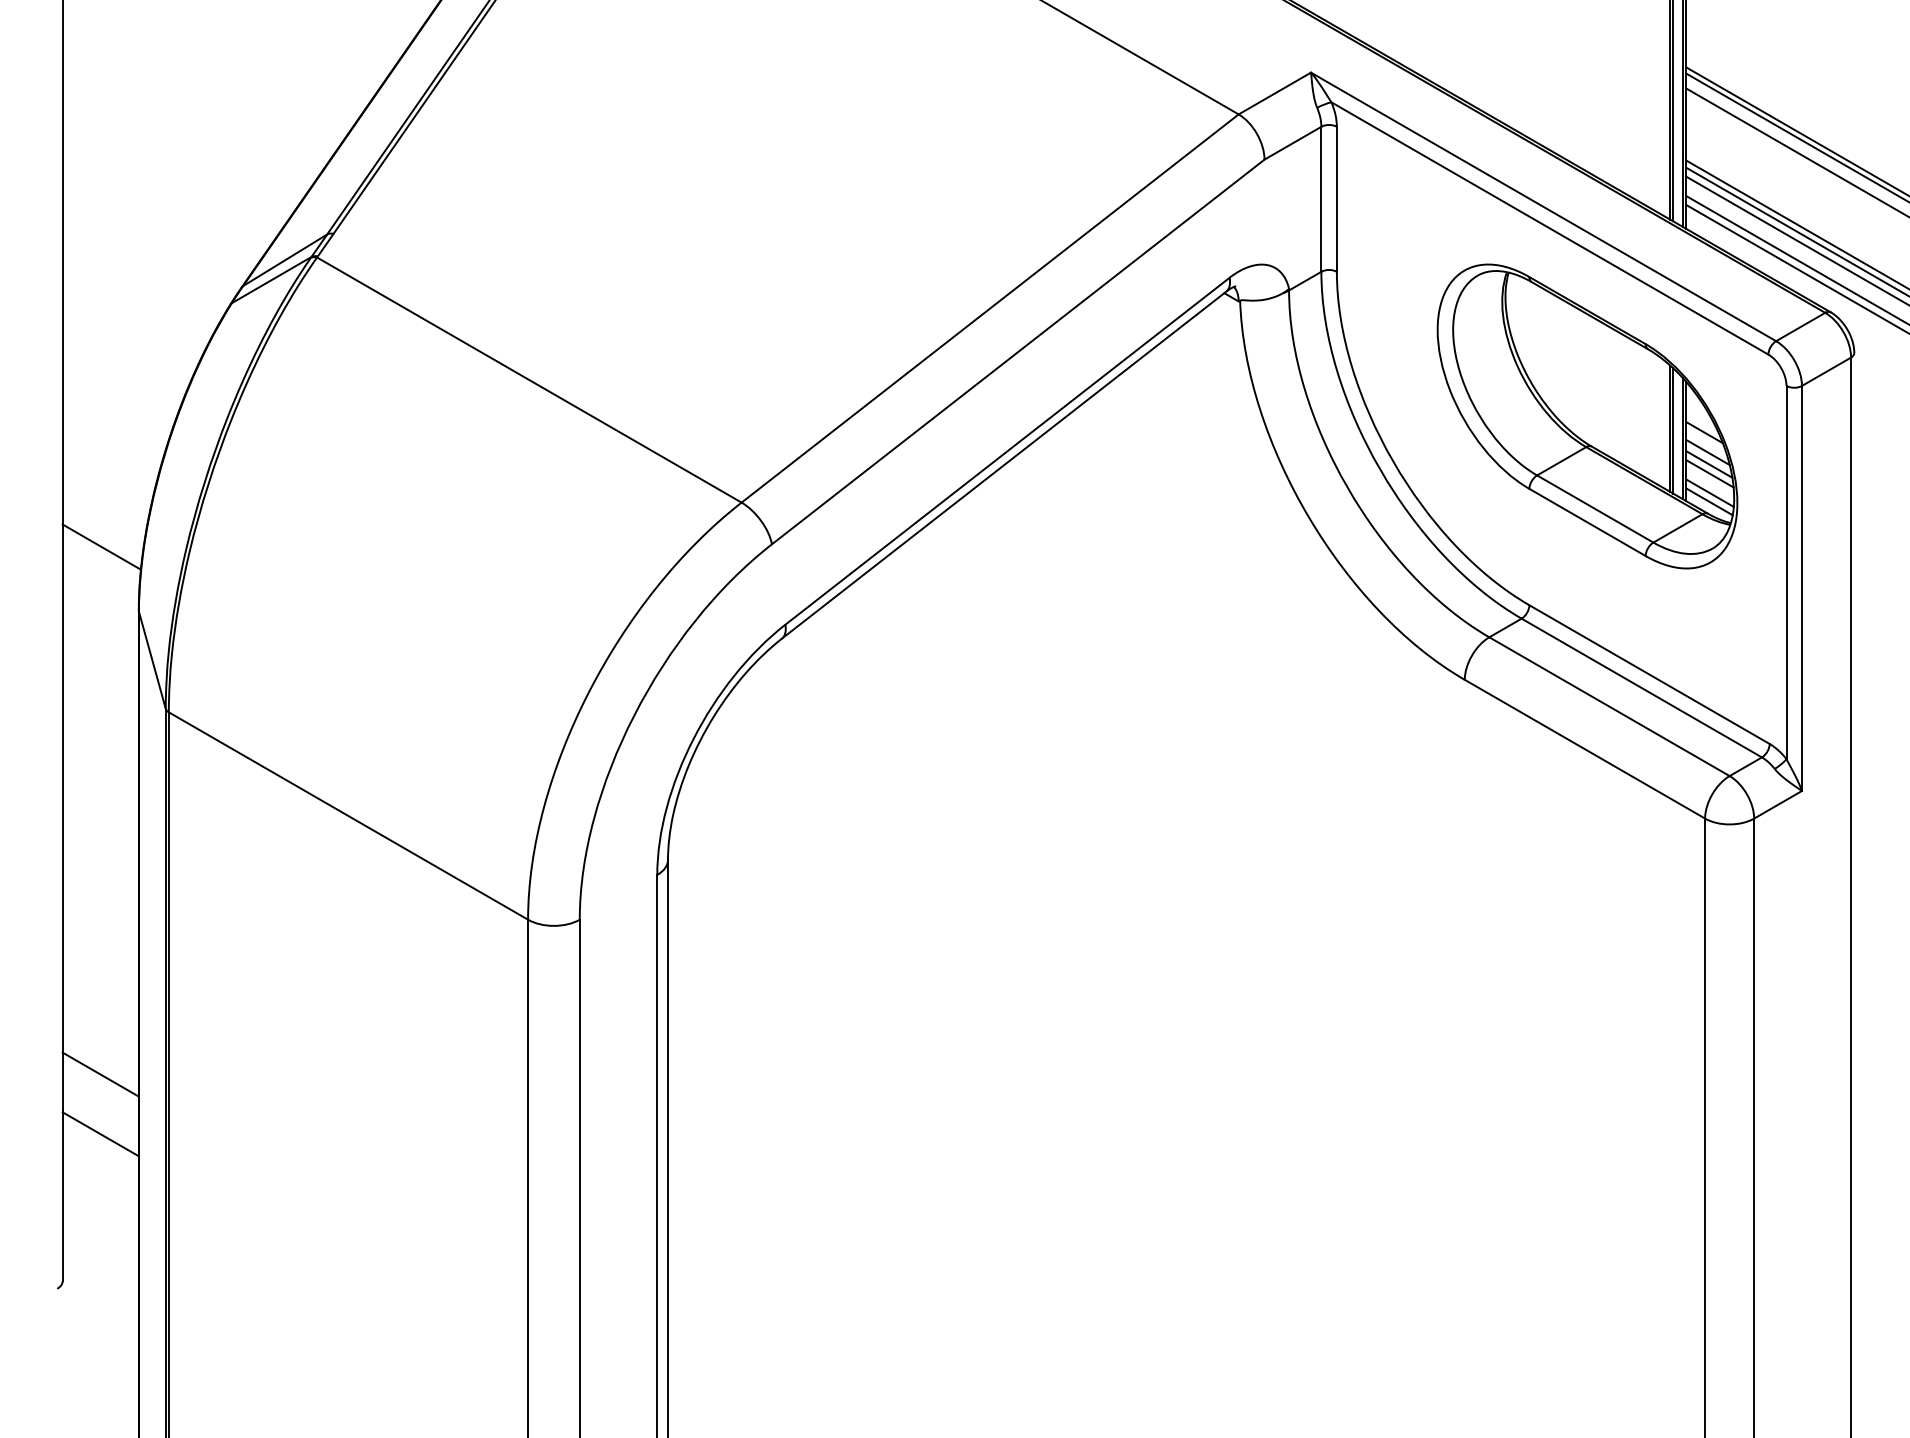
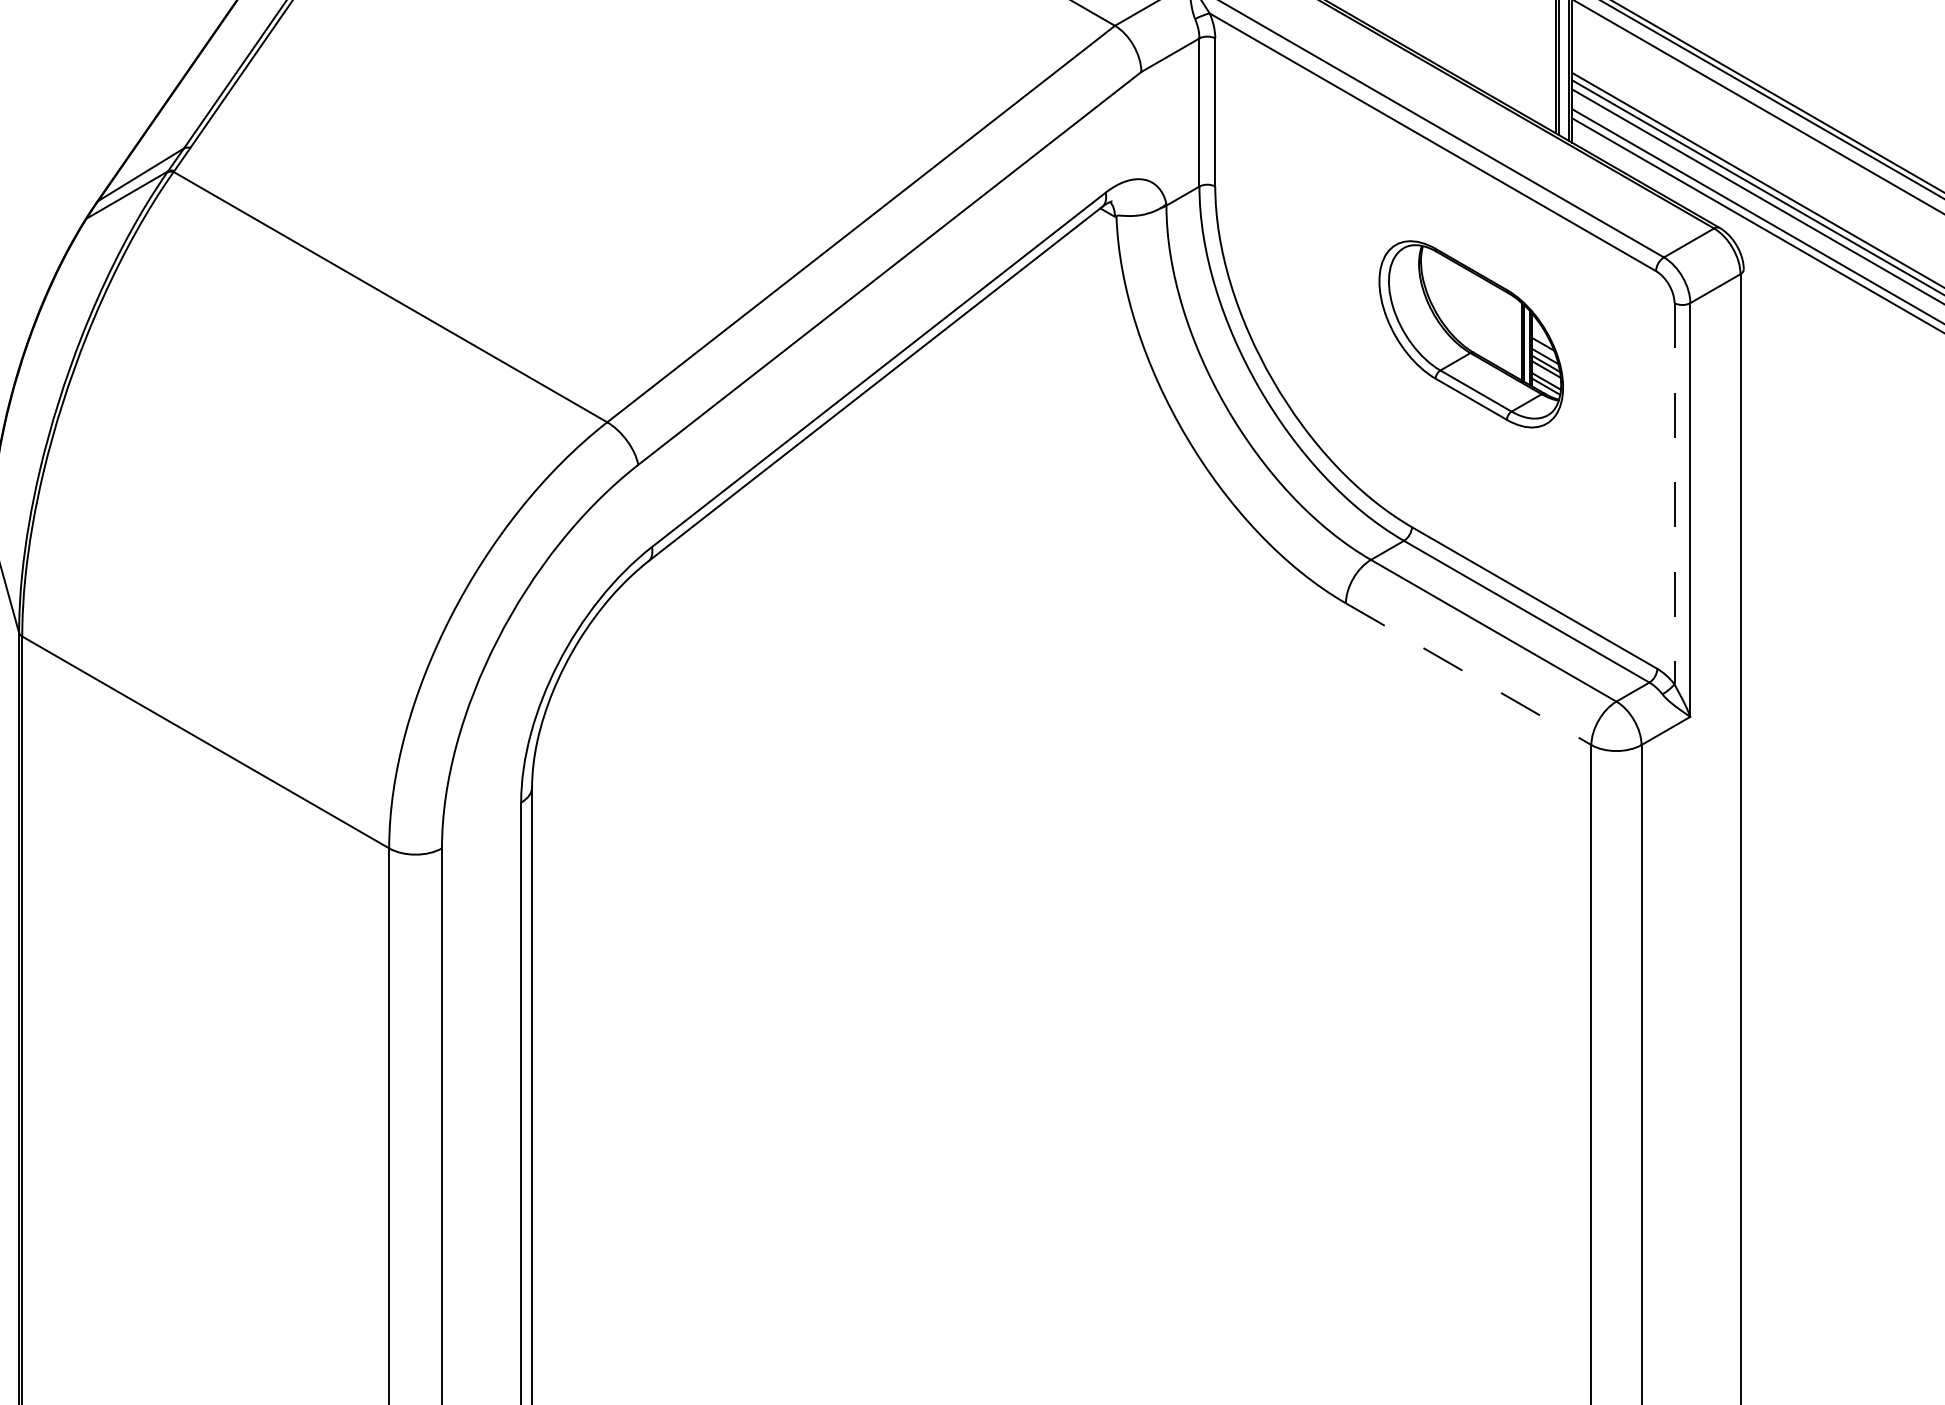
part: (1587, 416) -> (1471, 334), size x0.6
line: (1786, 572) -> (1674, 493), solid -> dashed
line: (1584, 749) -> (1468, 674), solid -> dashed

